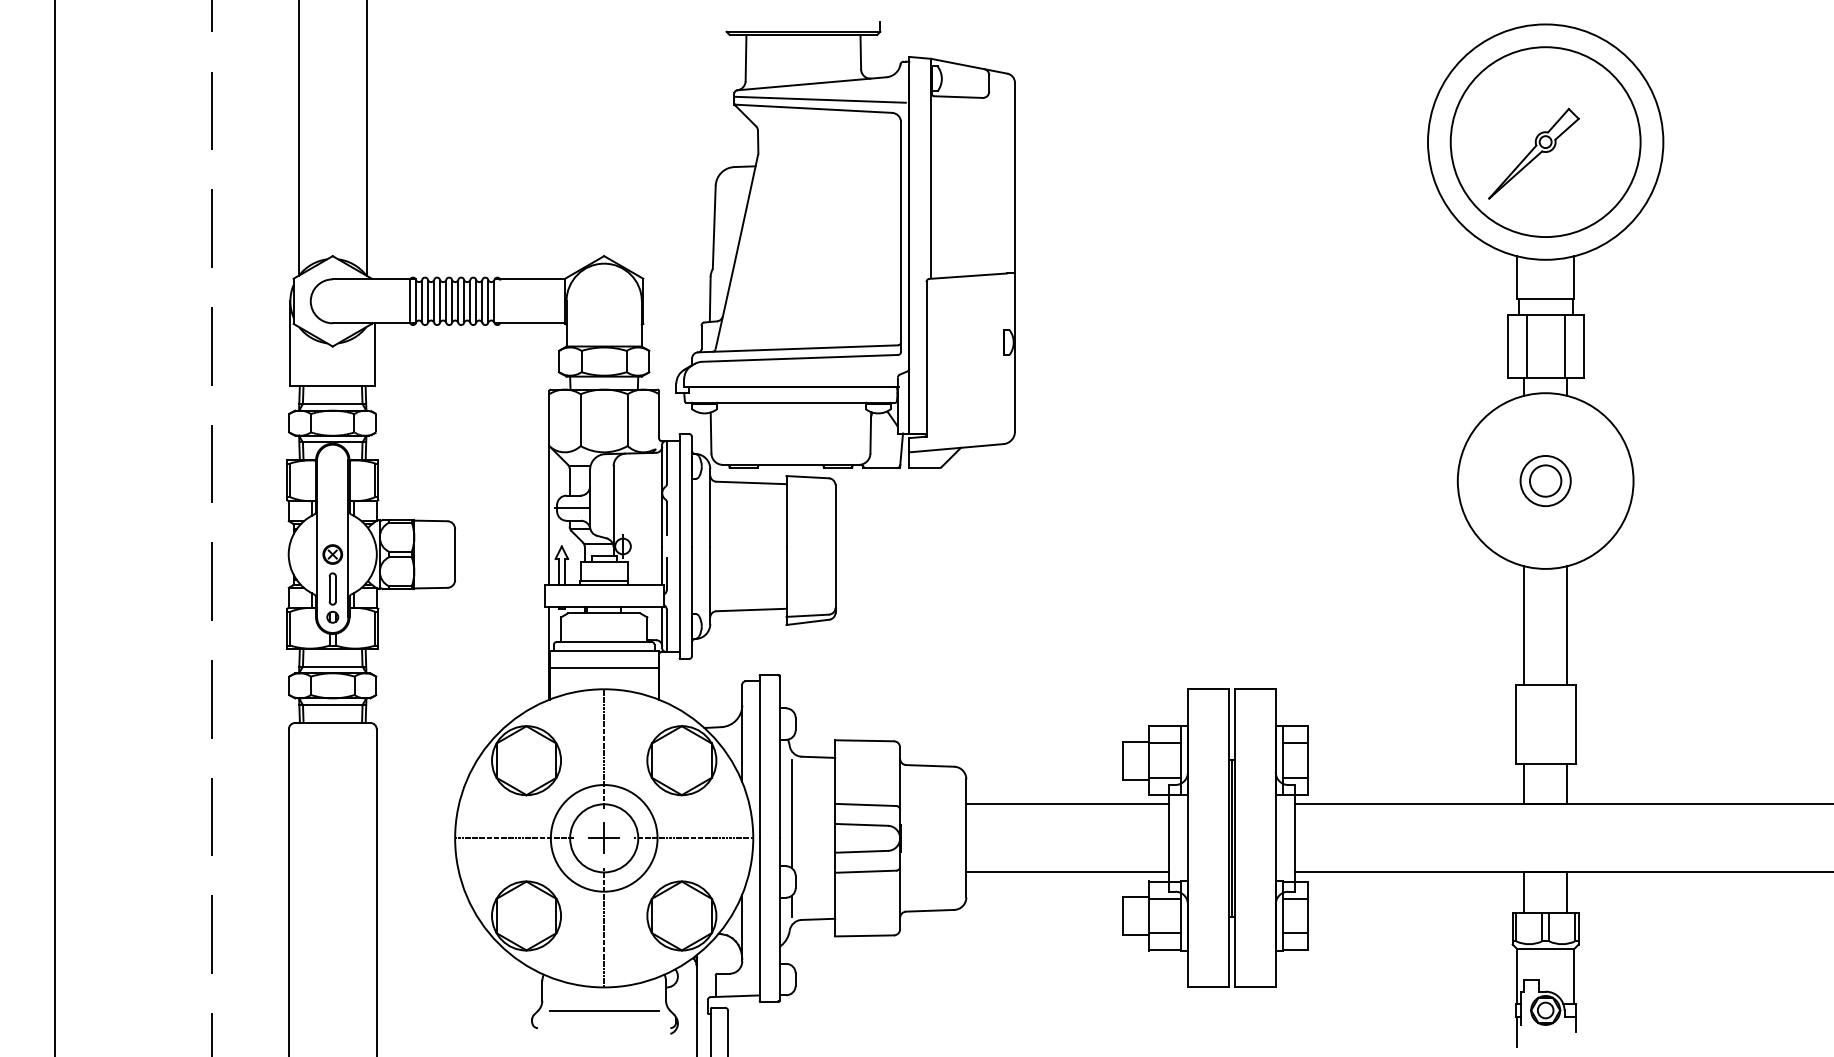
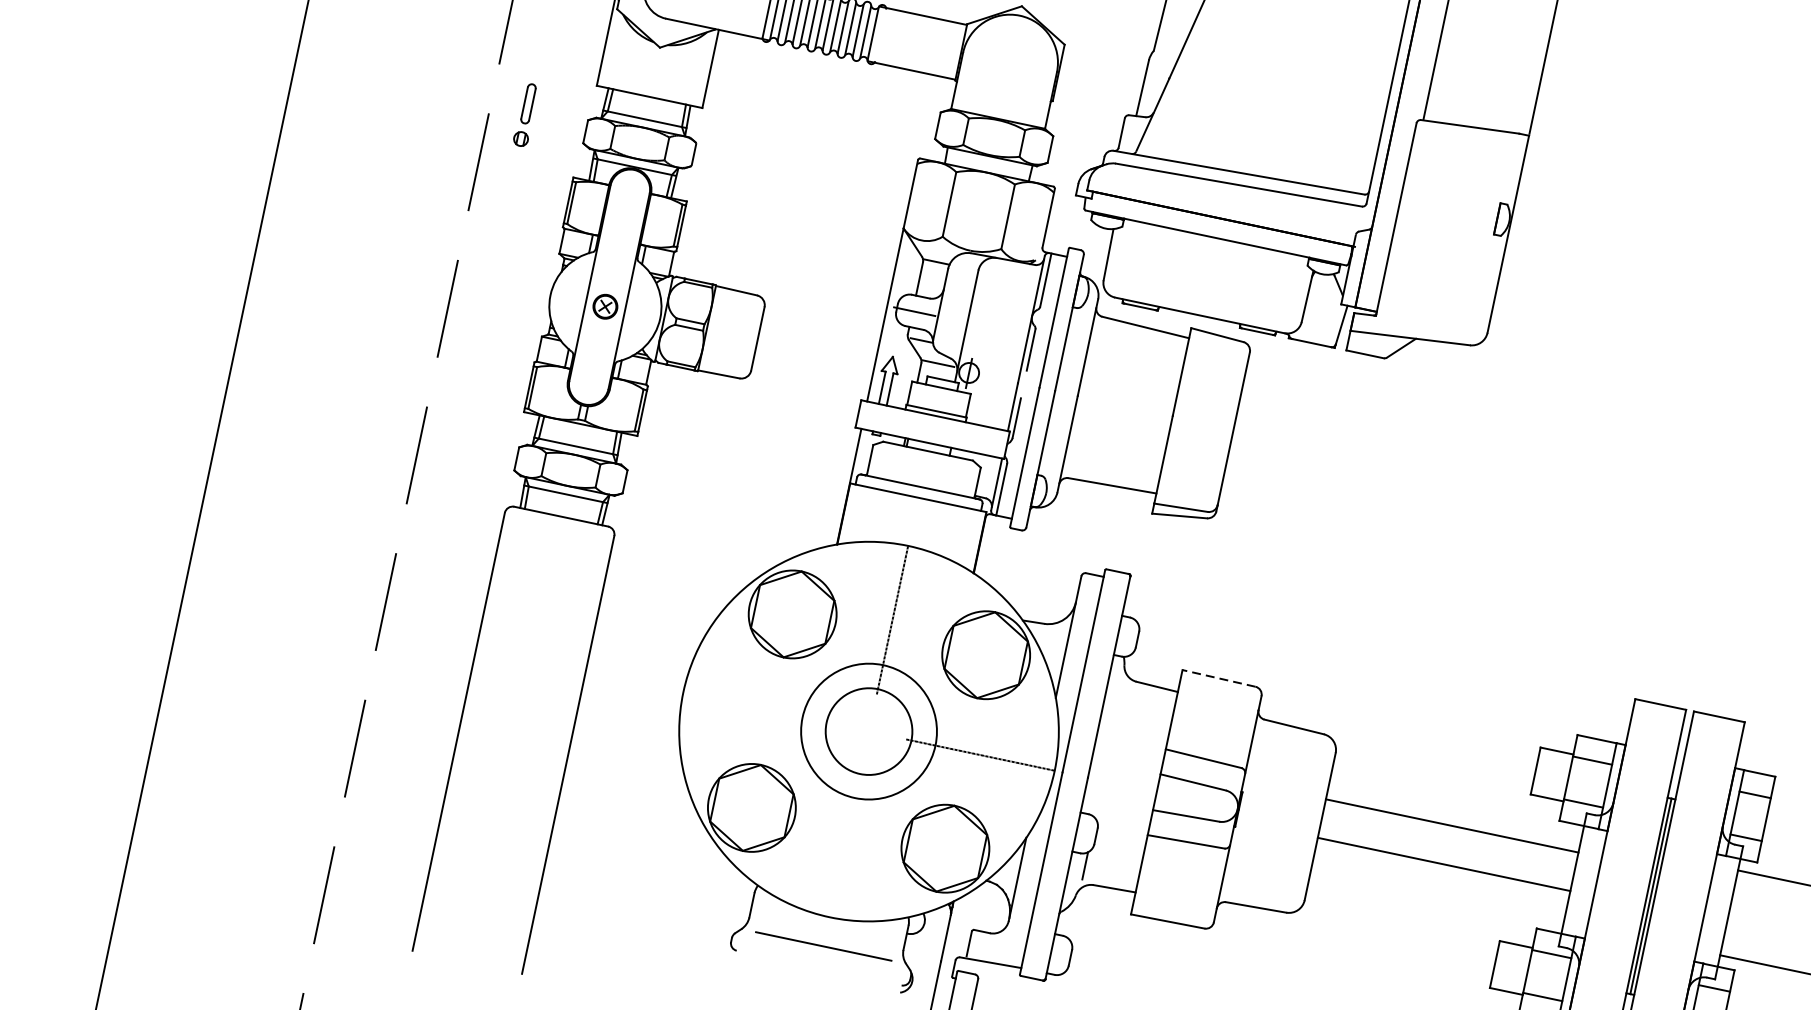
part: (332, 597) -> (525, 114), moved
line: (603, 667) -> (913, 518), removed
line: (864, 740) -> (1218, 678), solid -> dashed
line: (1067, 804) -> (1443, 864), moved
line: (792, 813) -> (1110, 750), removed
part: (603, 837) -> (868, 730), removed
line: (514, 838) -> (757, 708), removed
line: (1067, 872) -> (1451, 826), moved
line: (604, 927) -> (846, 842), removed

